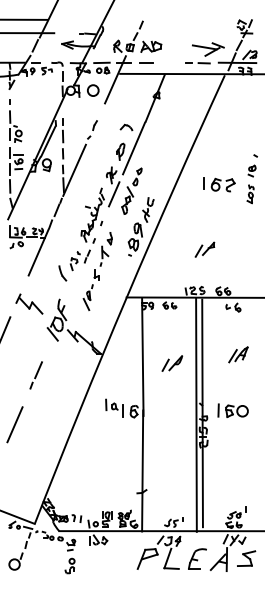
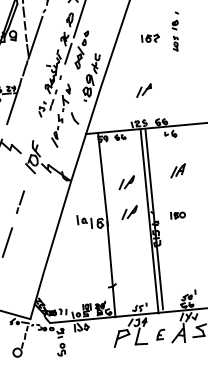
part: (219, 184) -> (150, 38), size x0.7
part: (62, 273) -> (74, 118), moved
part: (172, 401) -> (129, 212), added
part: (232, 410) -> (177, 215), size x0.6
part: (197, 558) -> (161, 334), size x0.6

